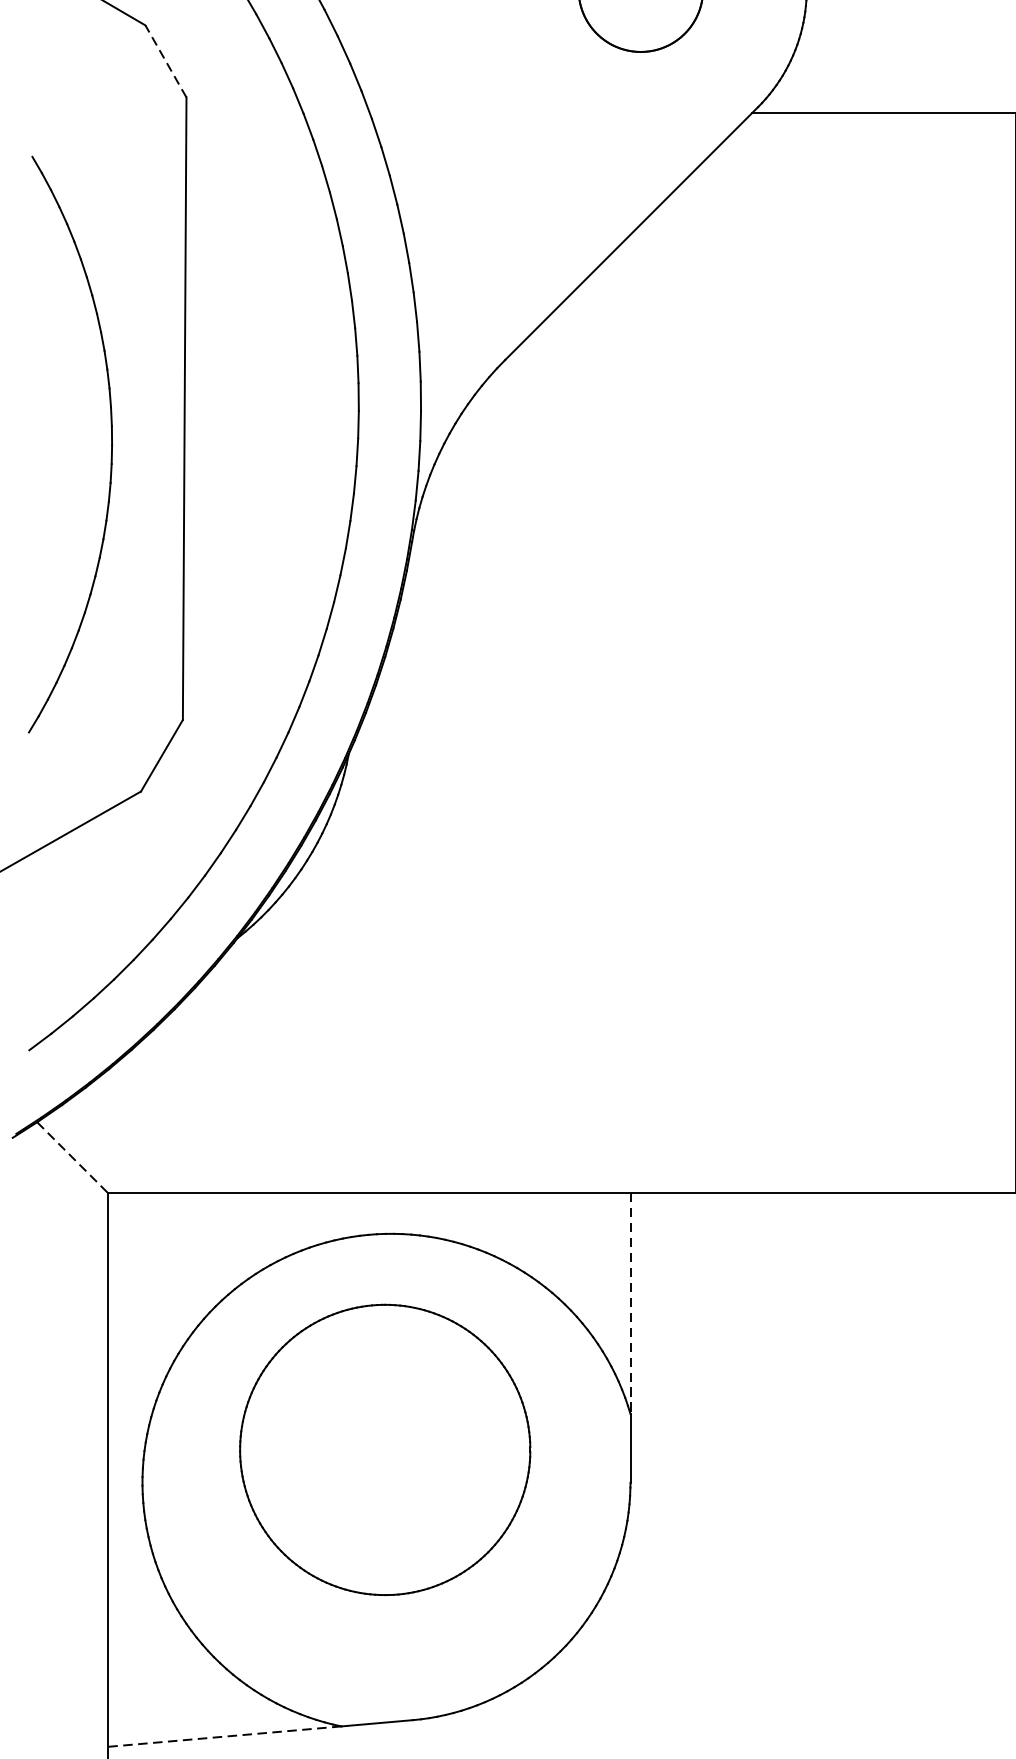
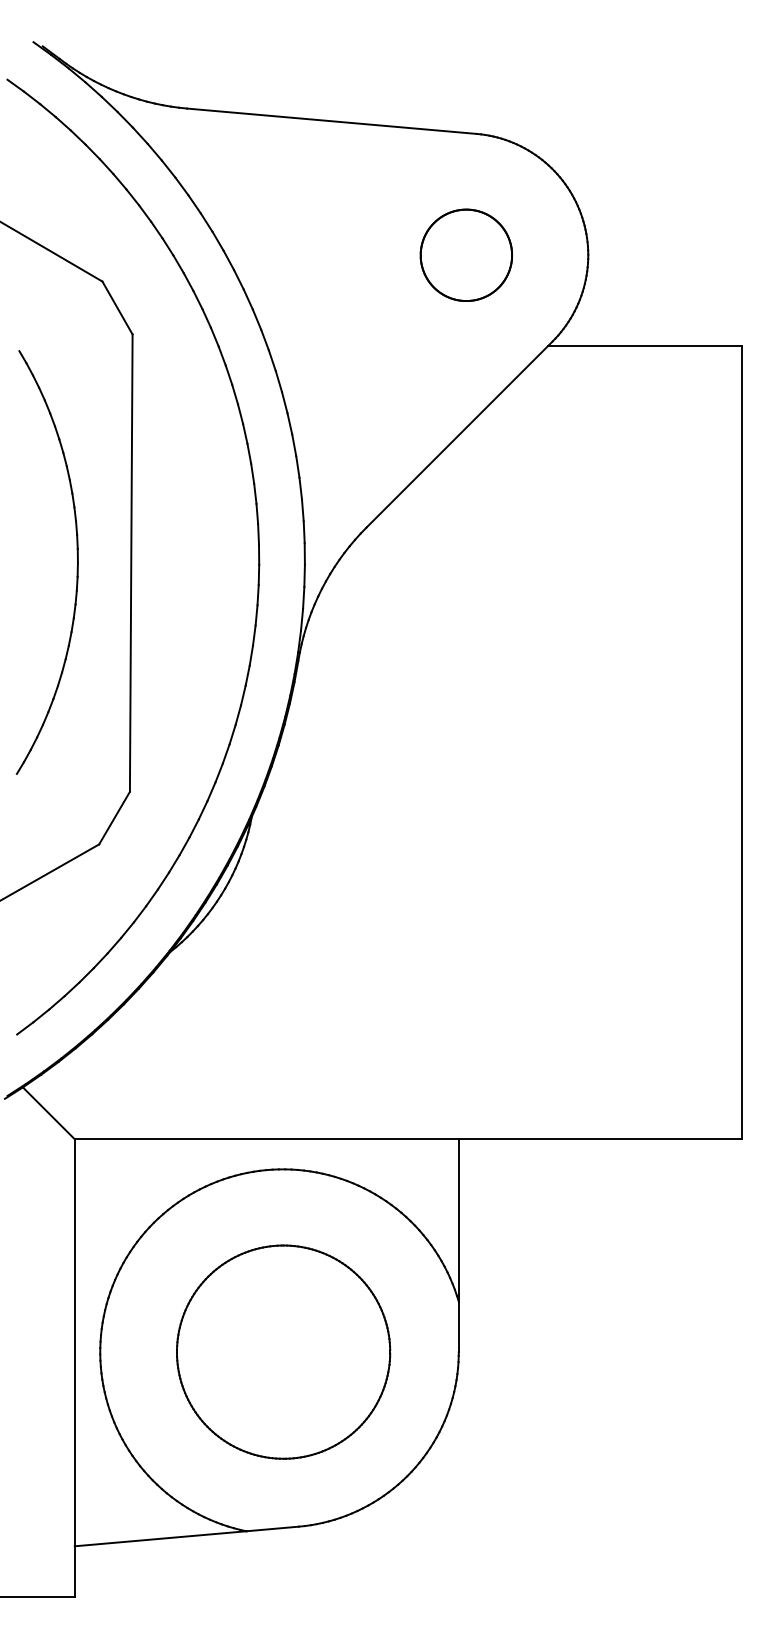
line: (165, 60) -> (117, 307), dashed -> solid
part: (110, 451) -> (76, 567), moved
line: (72, 1157) -> (48, 1113), dashed -> solid
line: (630, 1304) -> (458, 1221), dashed -> solid
part: (385, 1449) -> (283, 1351), moved
line: (224, 1736) -> (160, 1538), dashed -> solid

